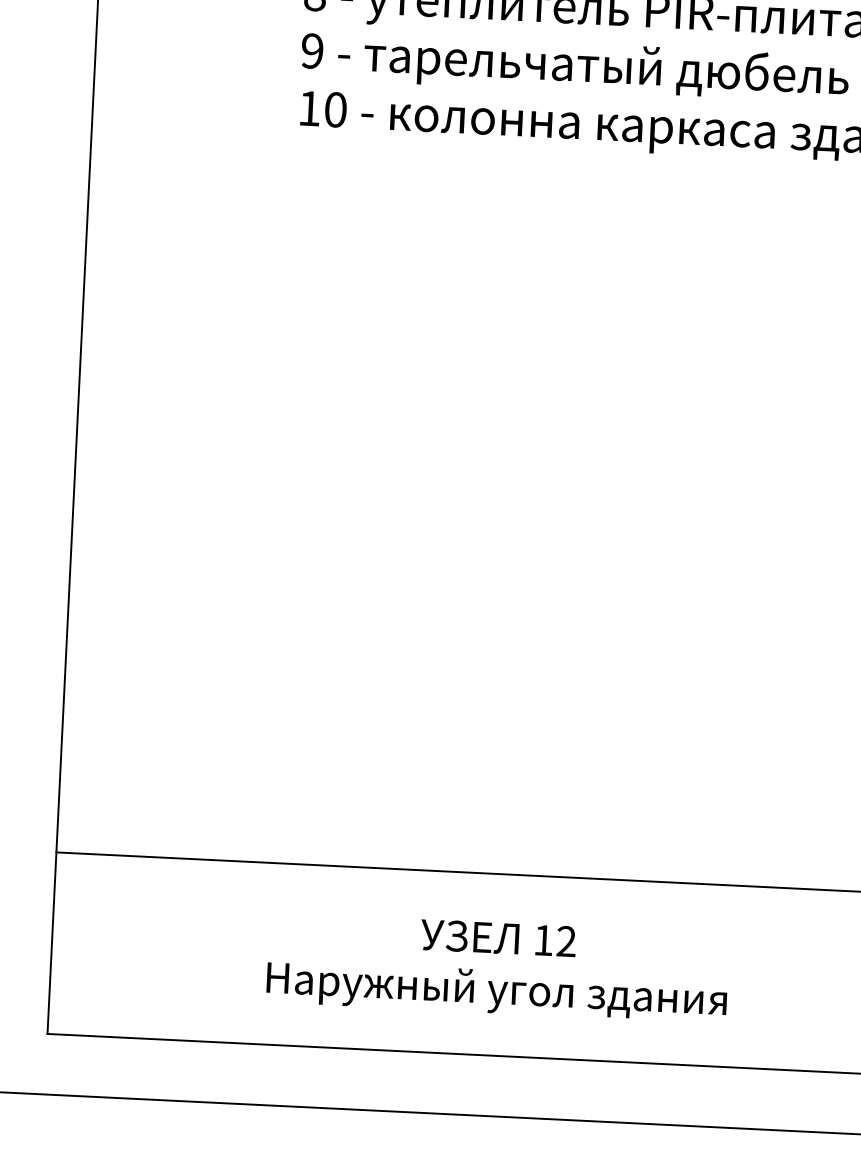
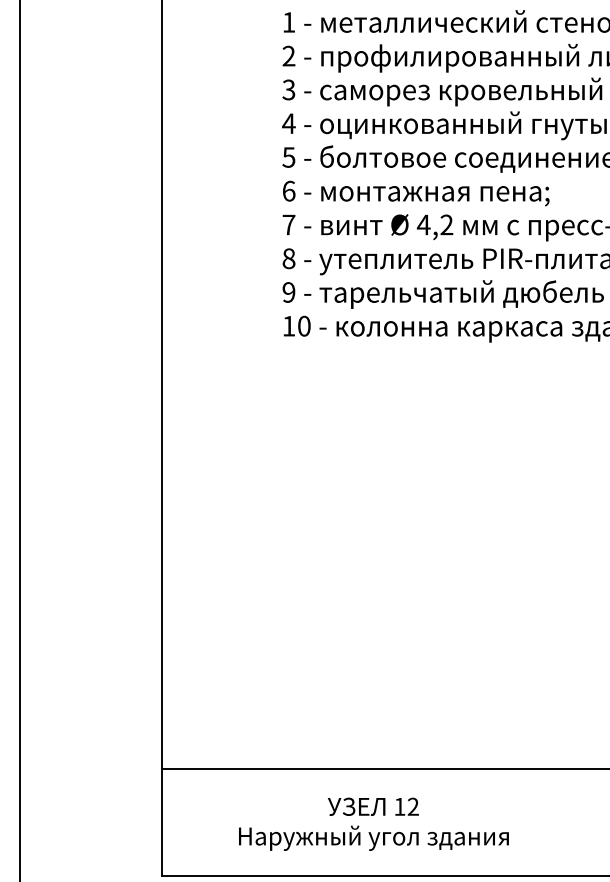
text: (497, 966) -> (373, 823), moved

